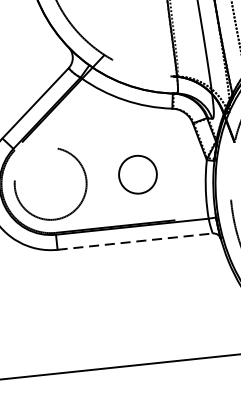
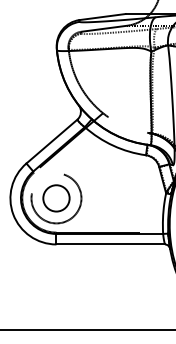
circle: (138, 174) -> (56, 198), moved
line: (136, 241) -> (111, 244), dashed -> solid

